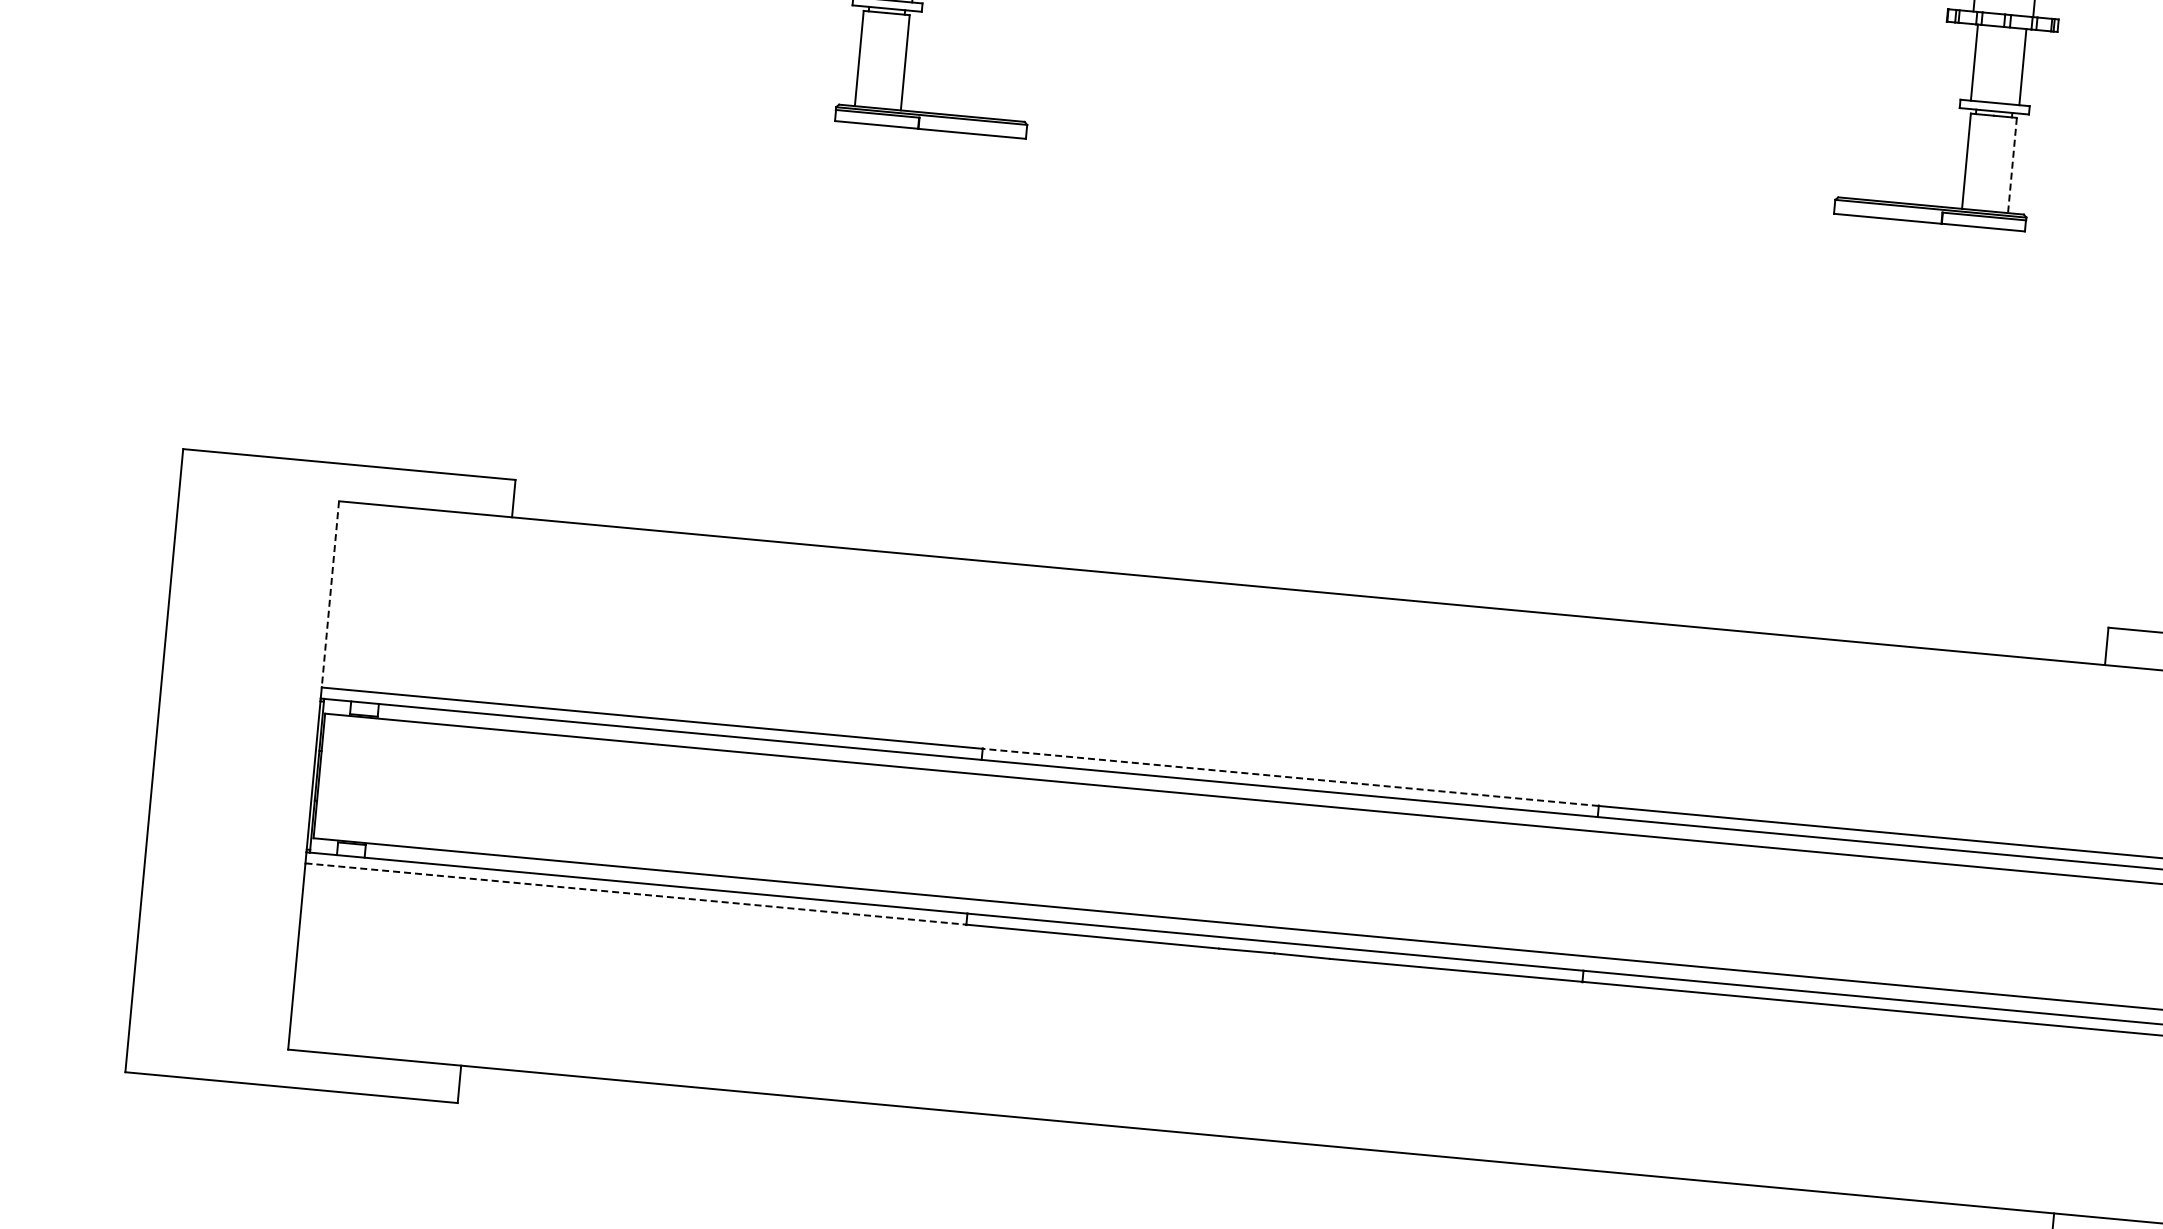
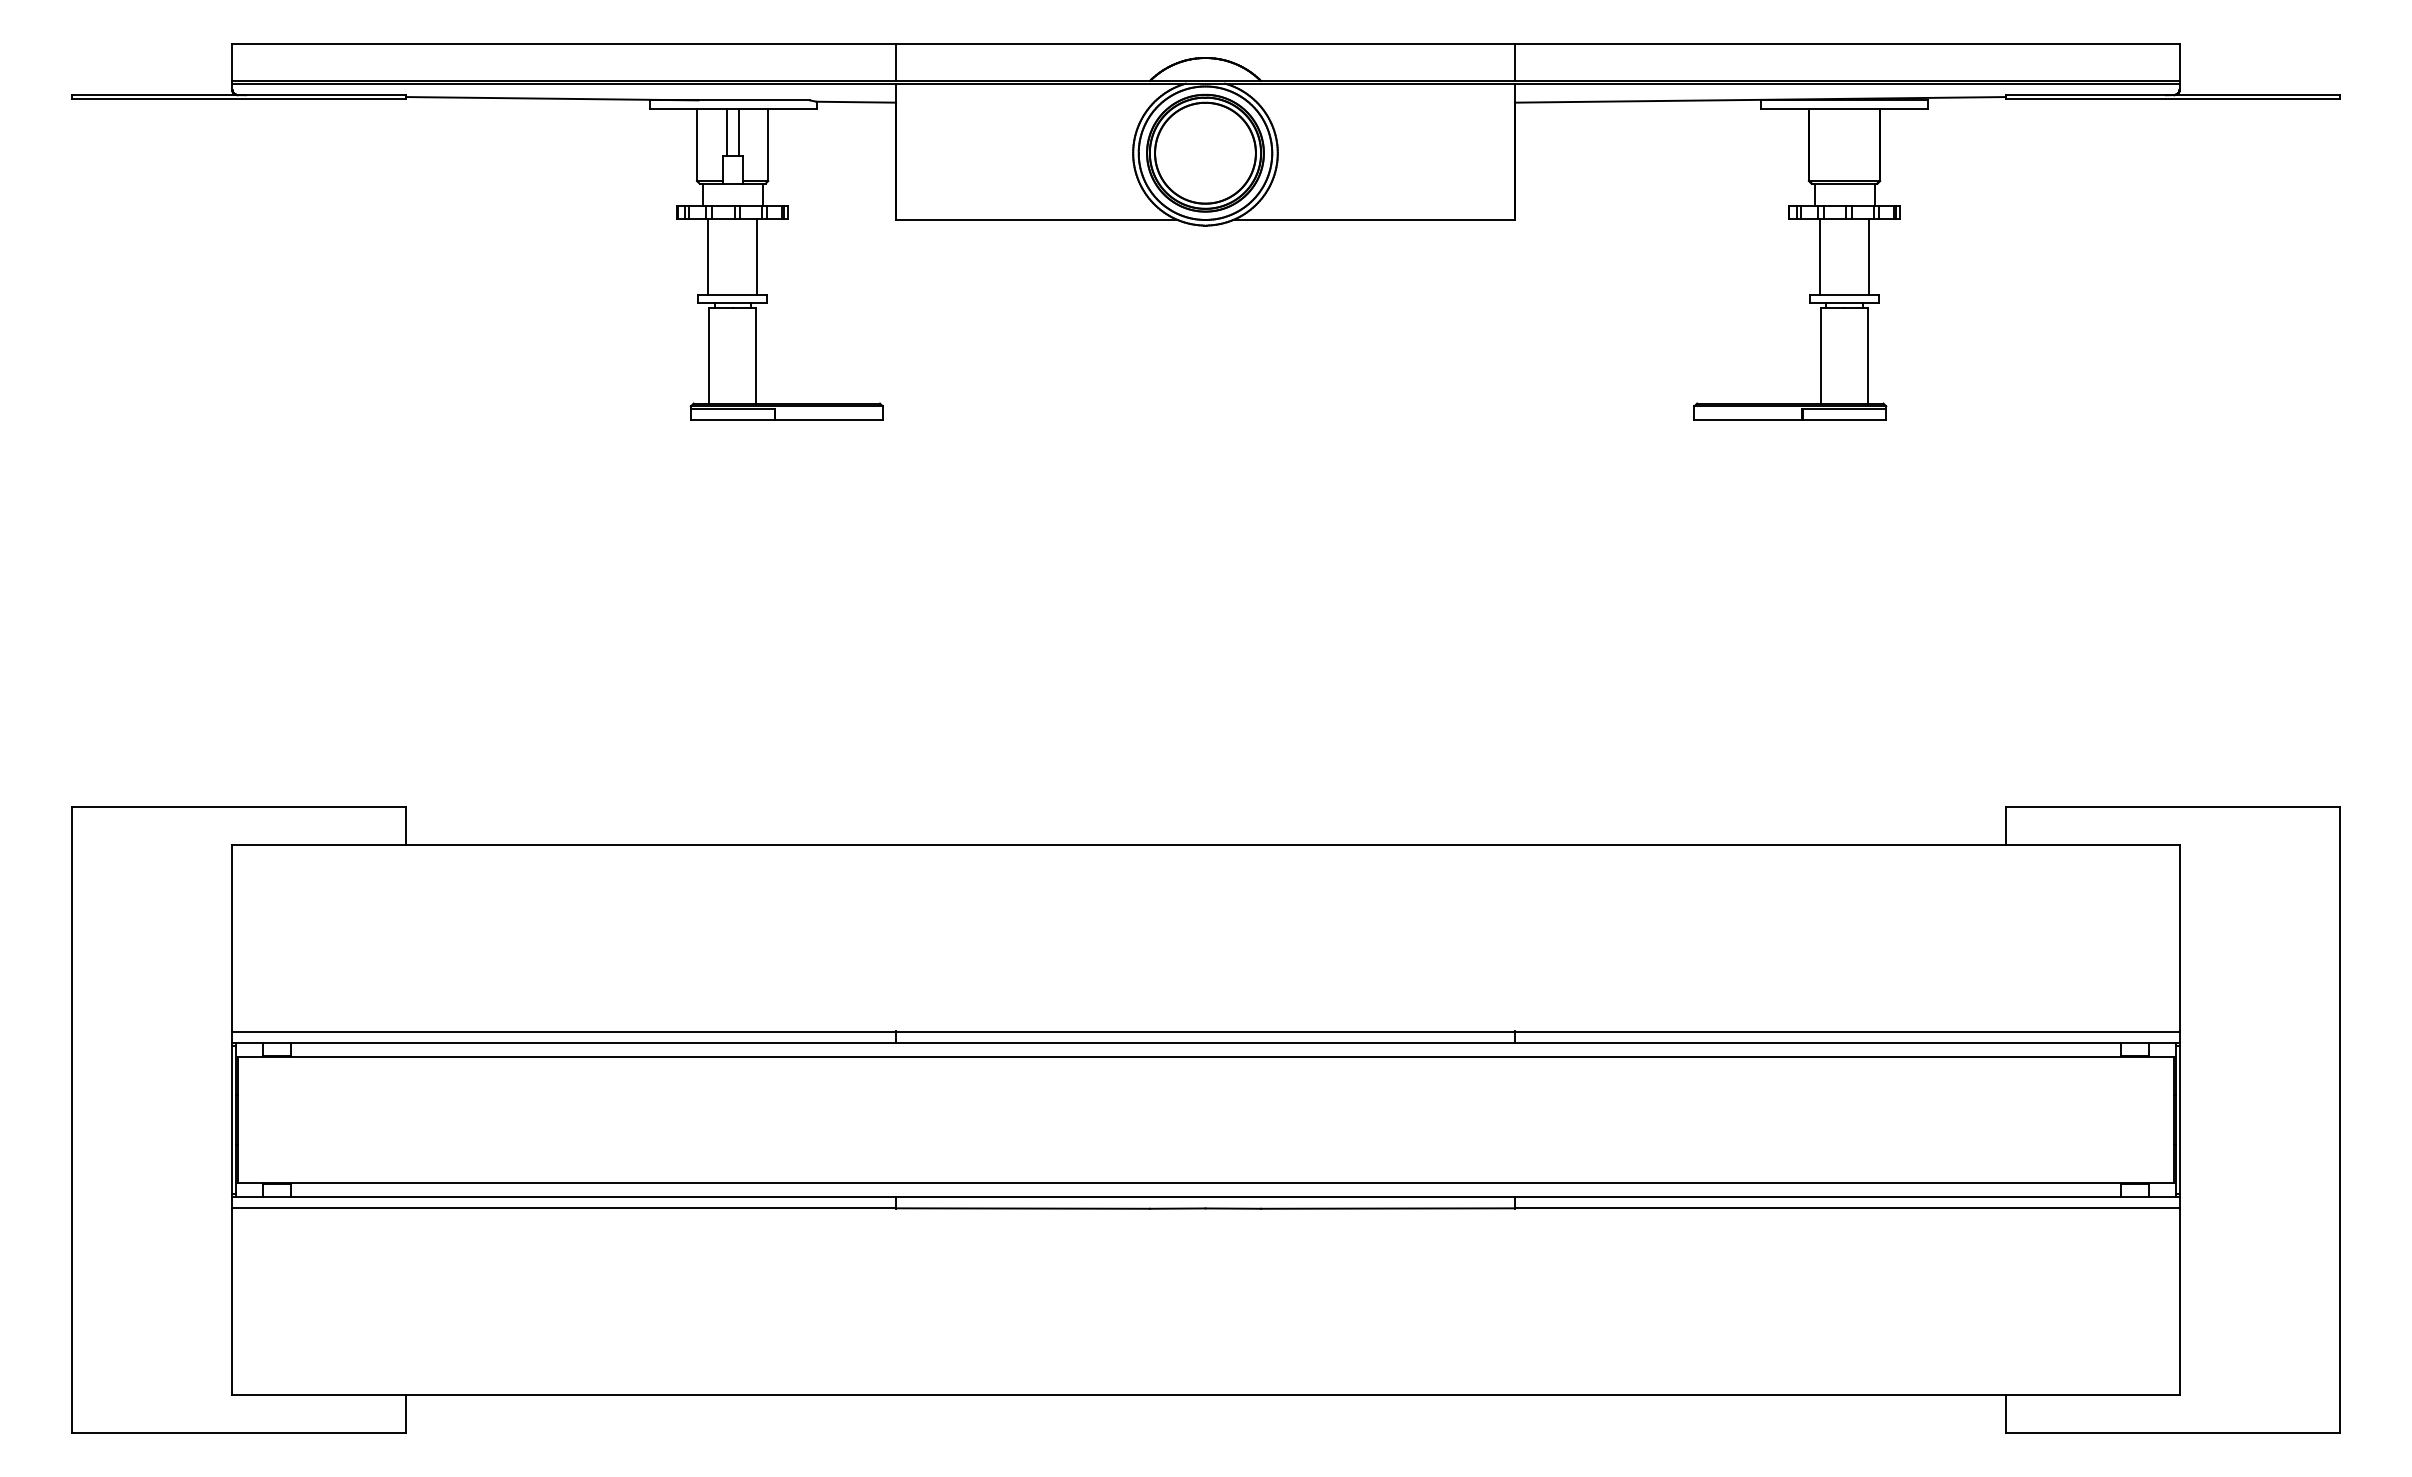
line: (2012, 165) -> (1867, 355), dashed -> solid
line: (330, 594) -> (232, 938), dashed -> solid
line: (1289, 777) -> (1204, 1031), dashed -> solid
line: (636, 894) -> (564, 1208), dashed -> solid

